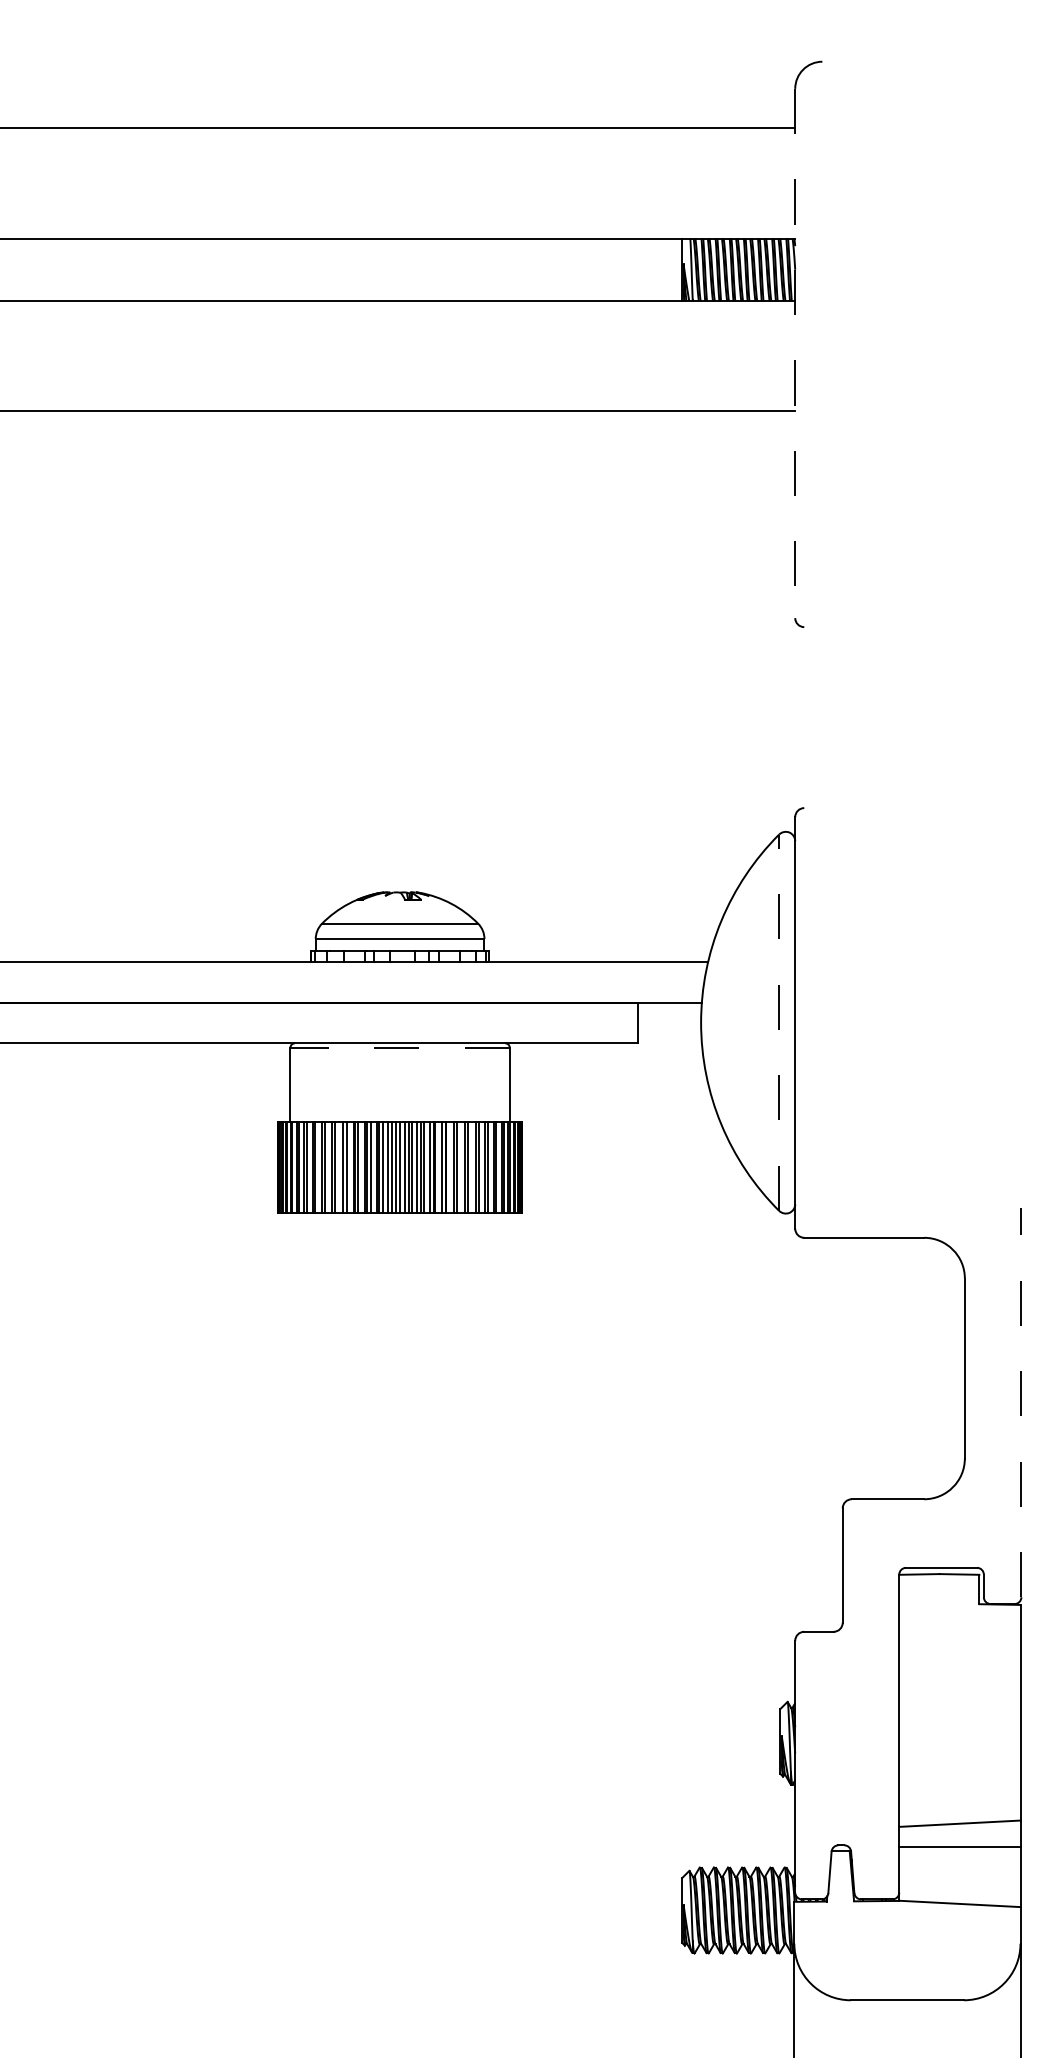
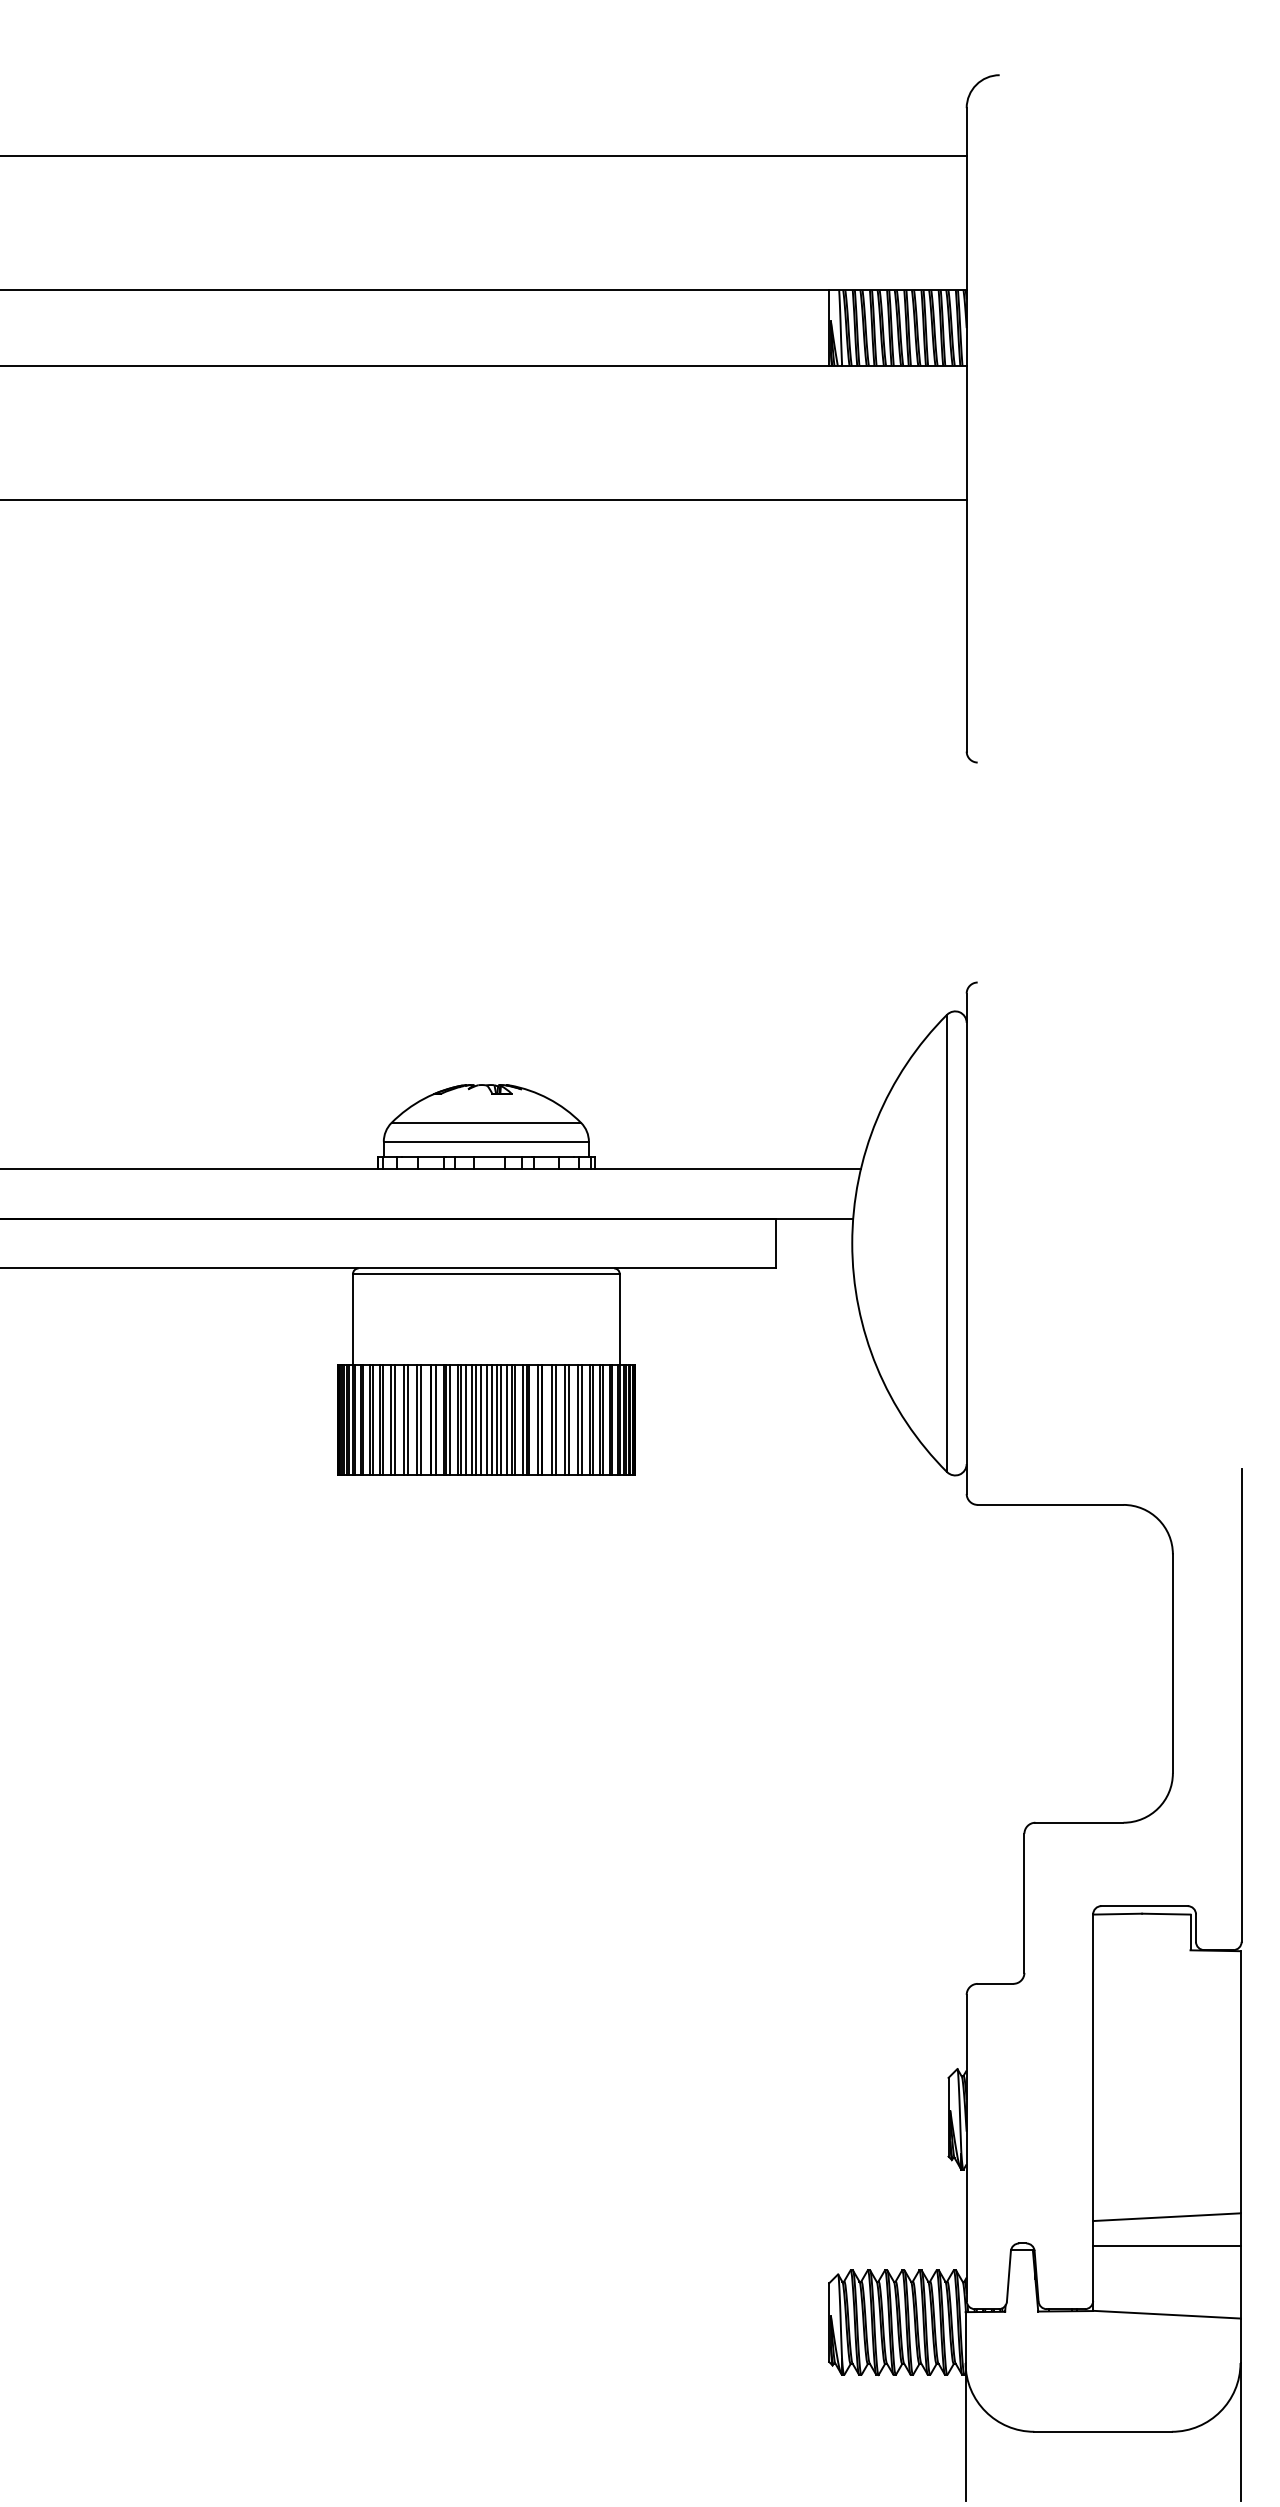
line: (795, 353) -> (966, 429), dashed -> solid
line: (779, 1022) -> (947, 1243), dashed -> solid
line: (399, 1047) -> (485, 1273), dashed -> solid
line: (1021, 1402) -> (1241, 1705), dashed -> solid

